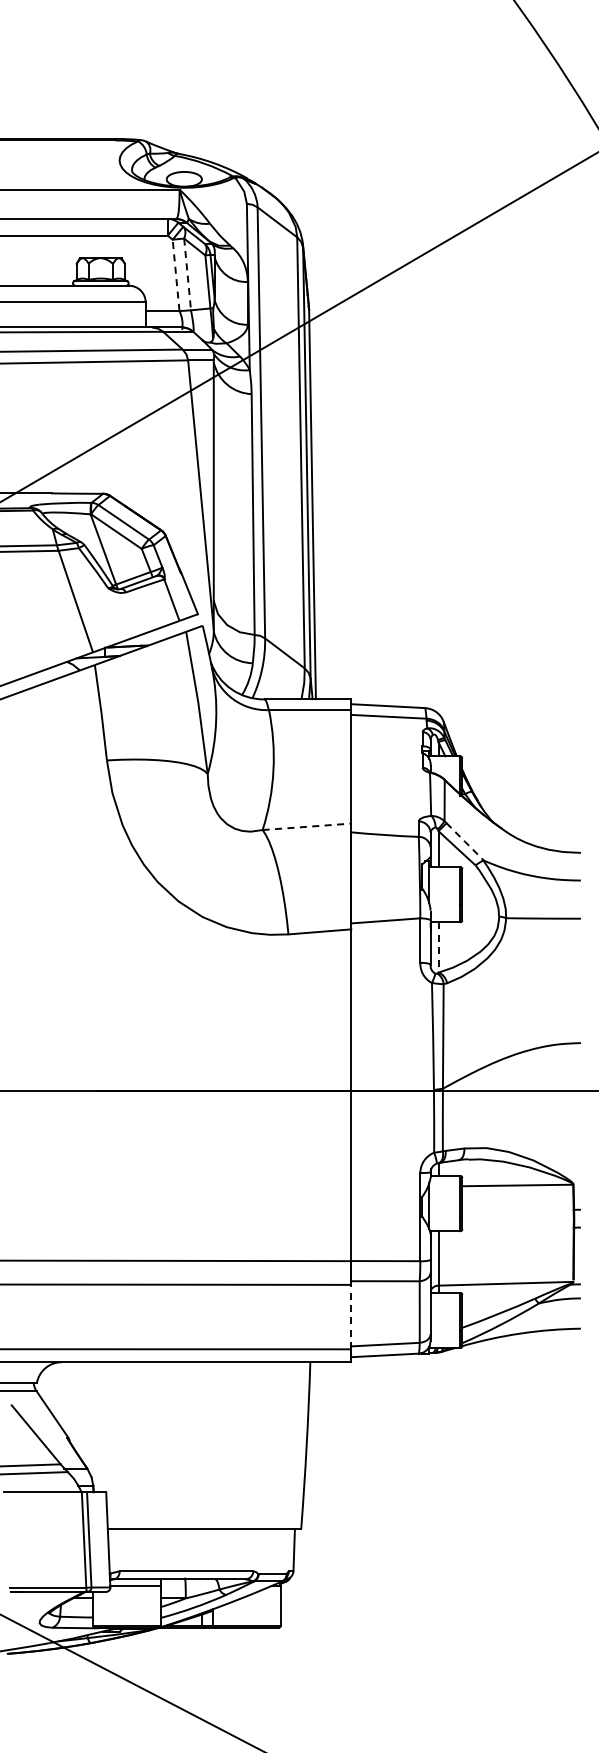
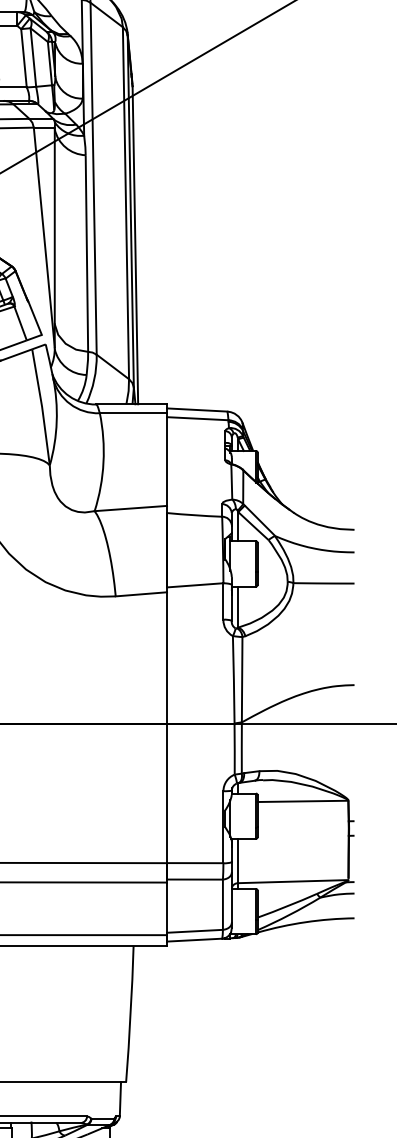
line: (187, 274) -> (33, 57), dashed -> solid
line: (176, 275) -> (24, 58), dashed -> solid
line: (307, 826) -> (131, 508), dashed -> solid
line: (465, 842) -> (260, 521), dashed -> solid
line: (438, 948) -> (238, 607), dashed -> solid
line: (351, 1316) -> (167, 908), dashed -> solid

